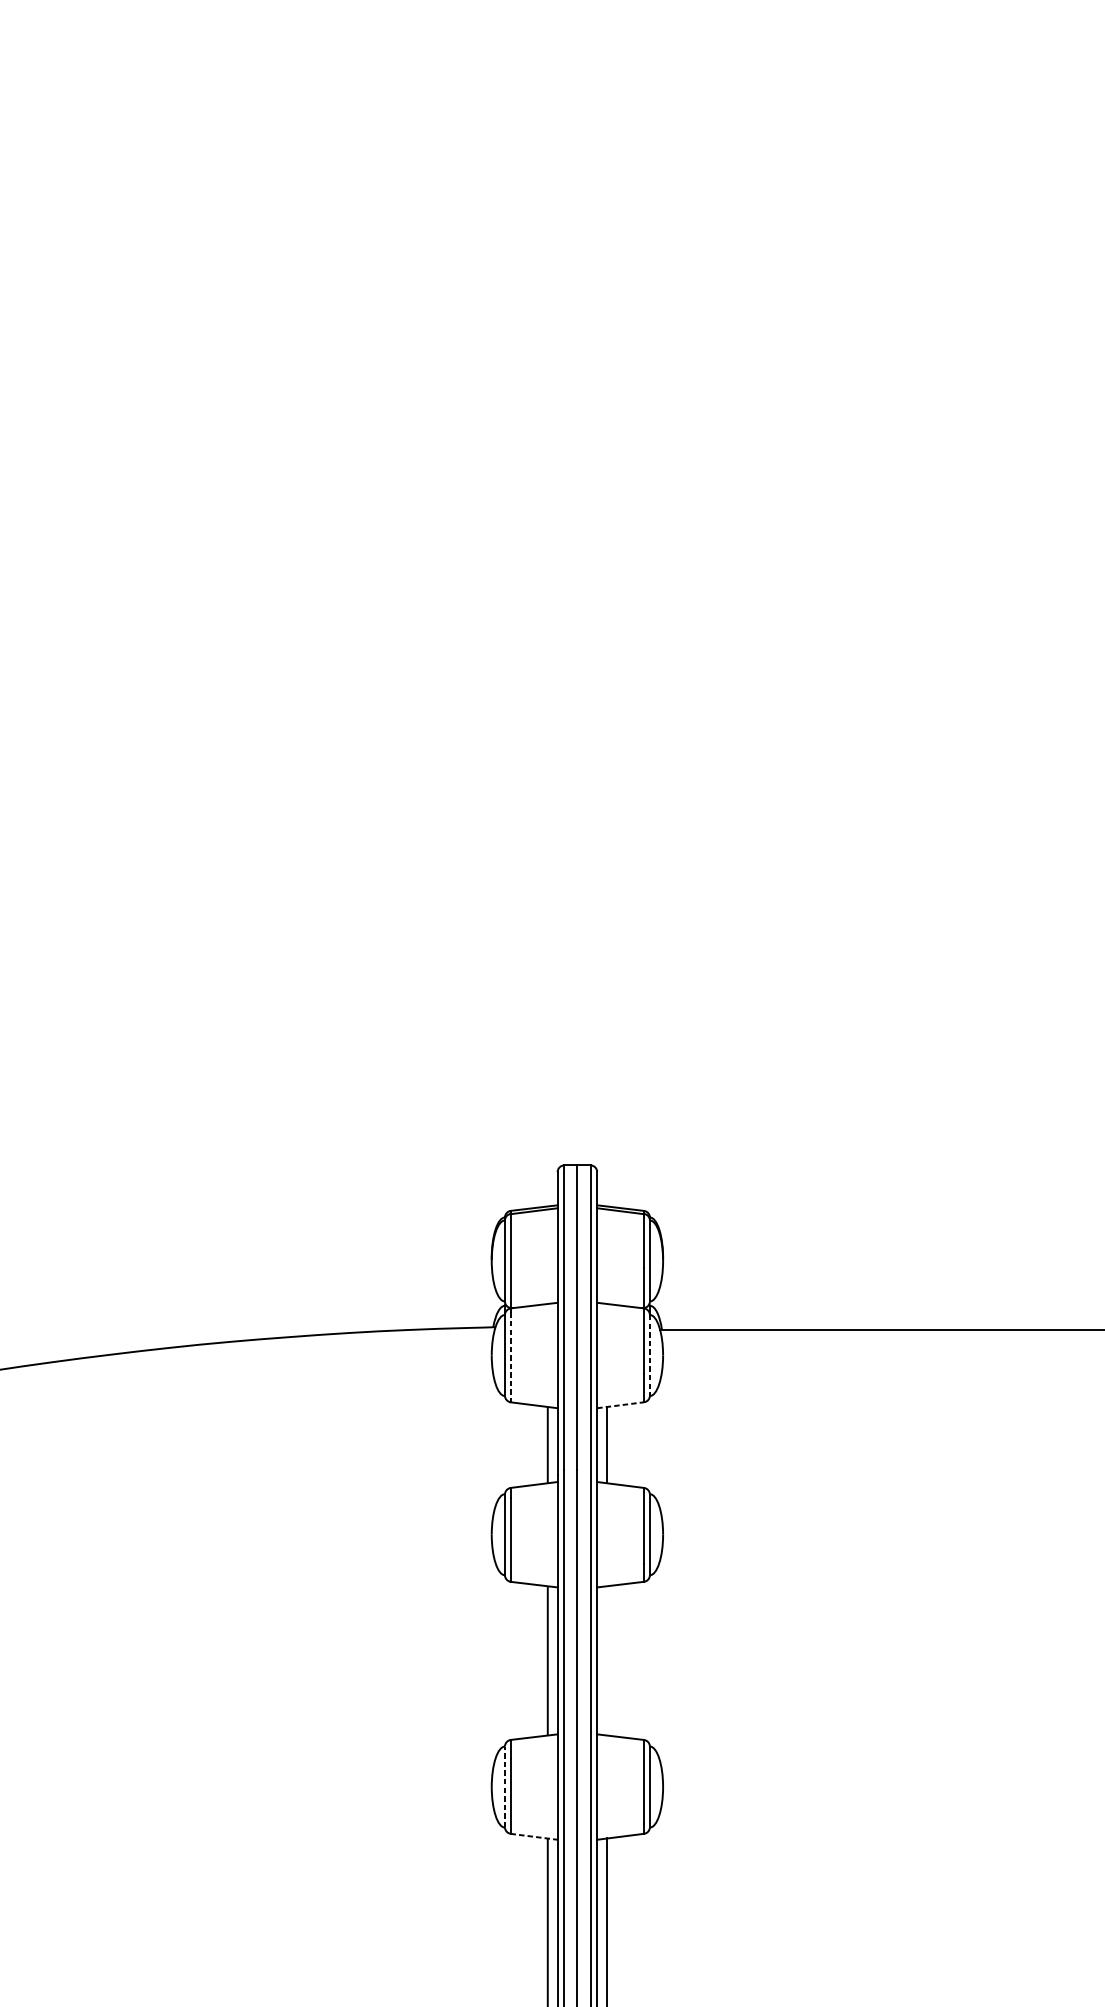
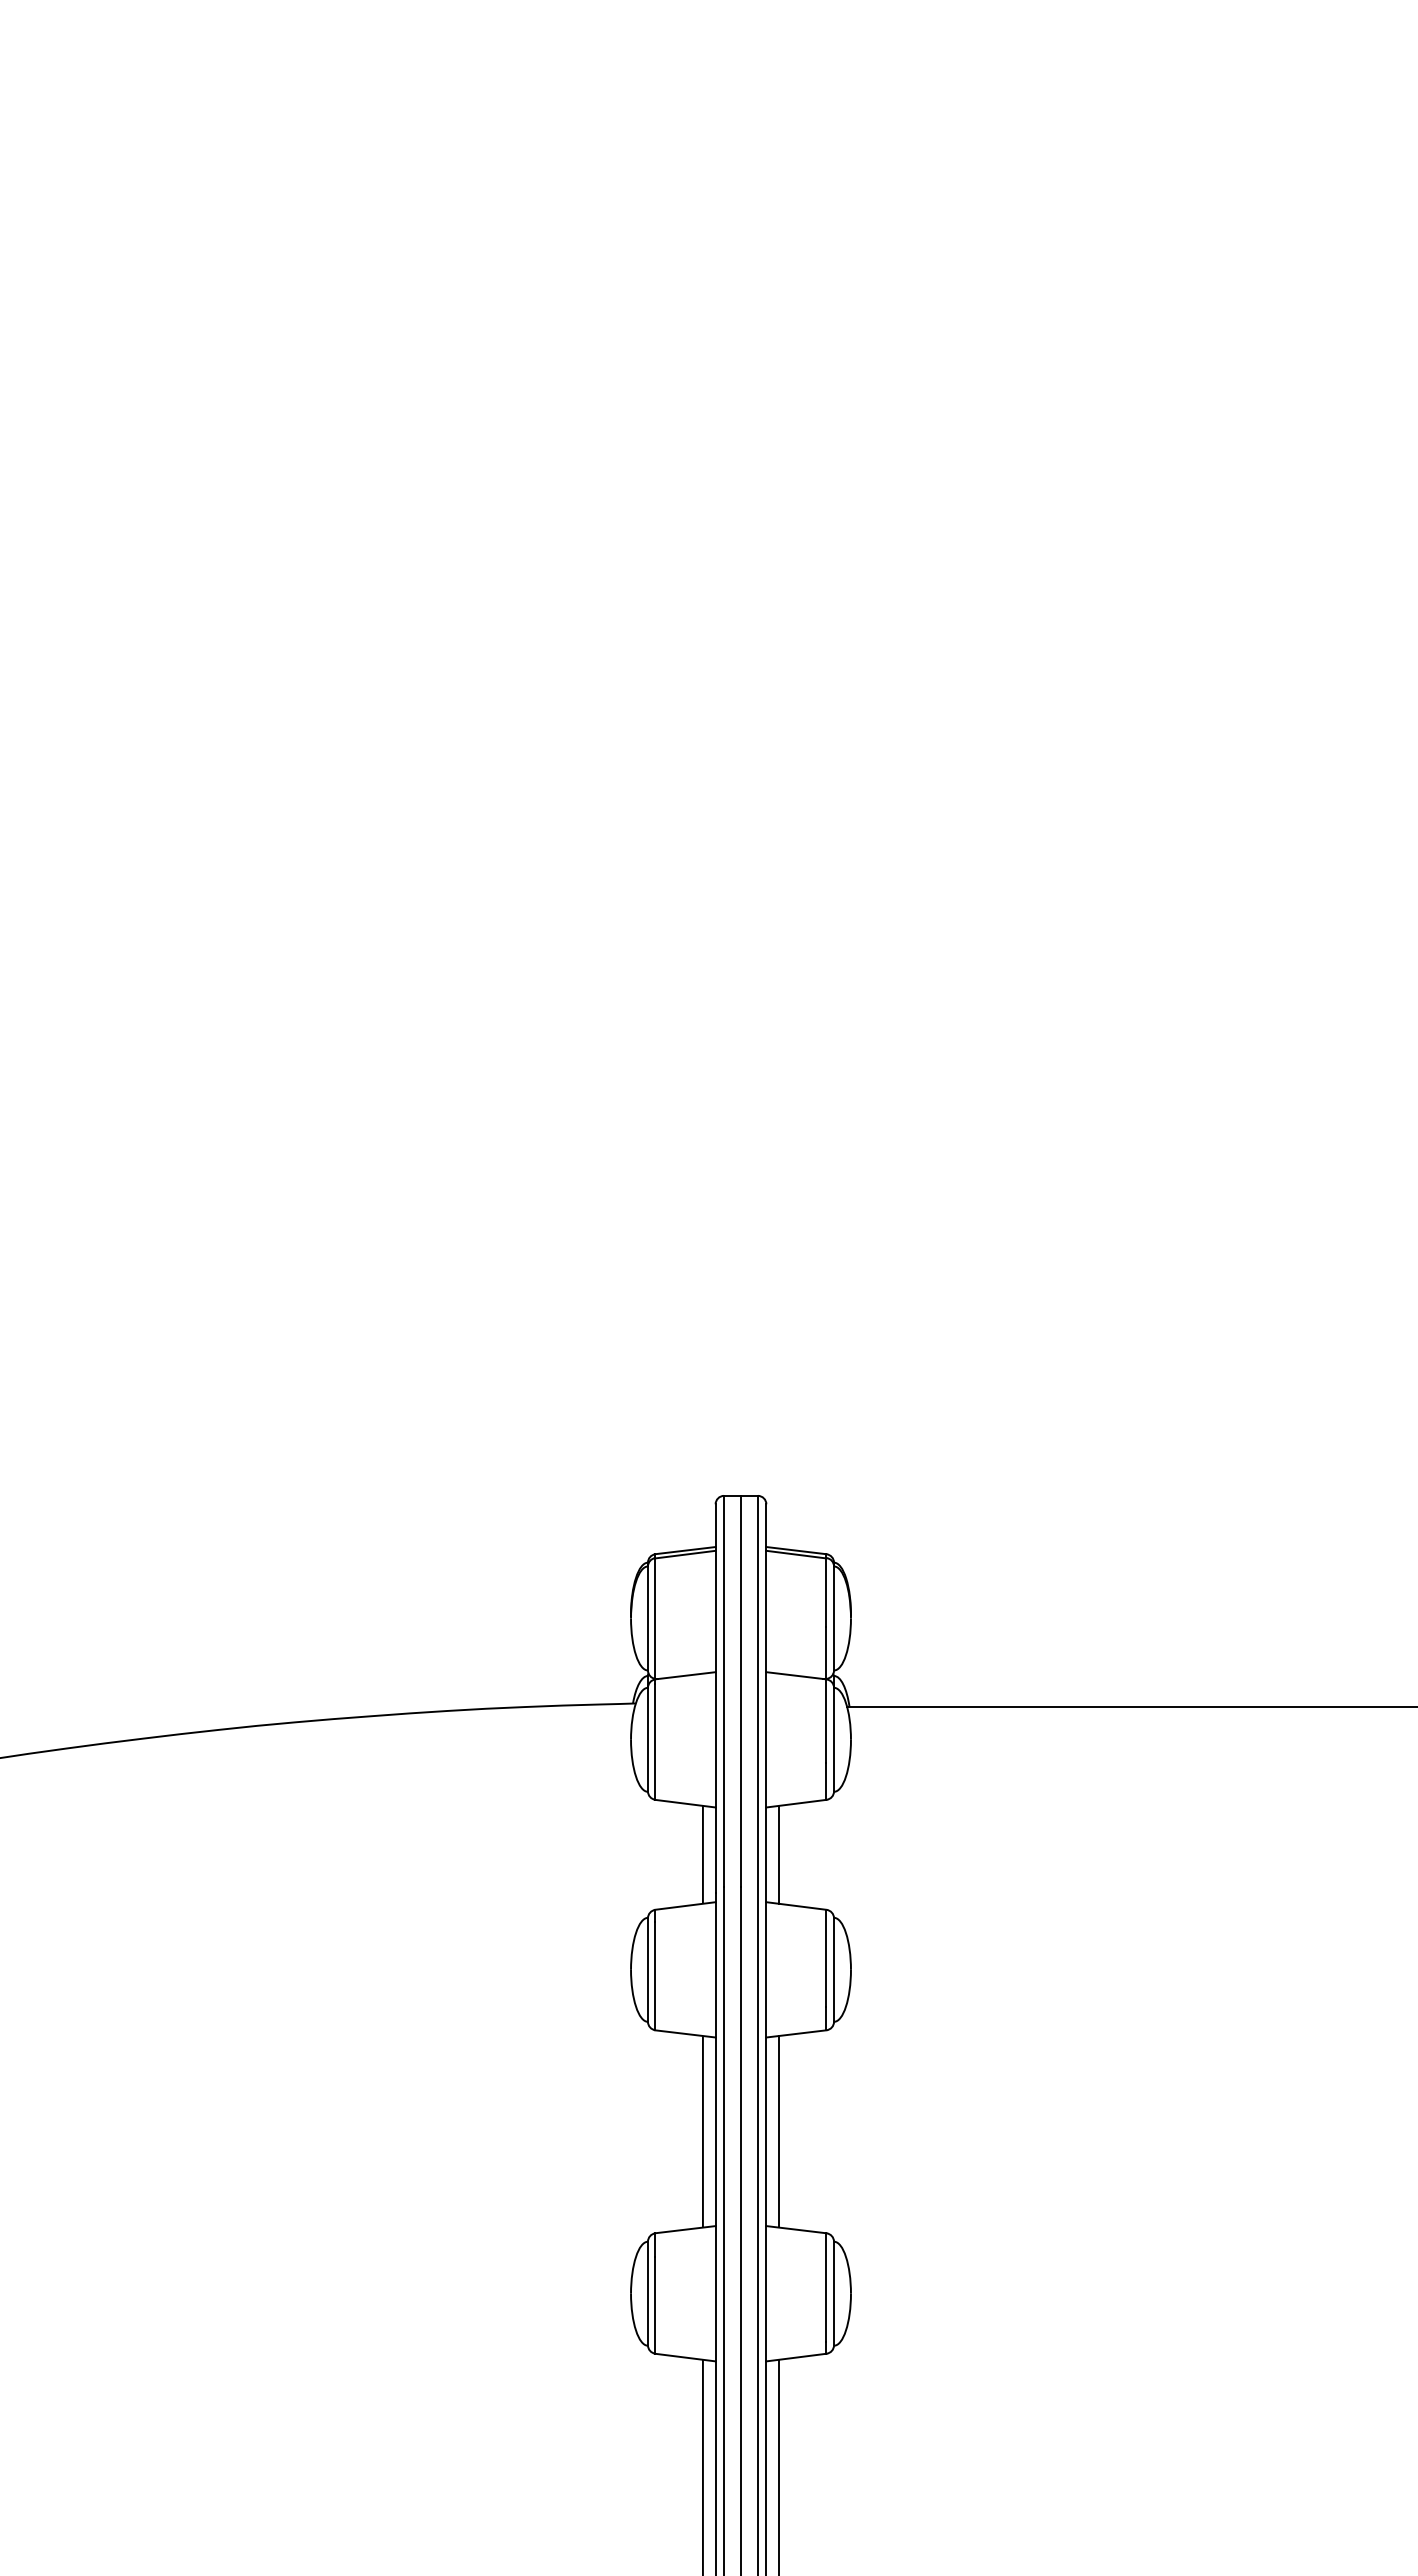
line: (650, 1355) -> (834, 1739), dashed -> solid
line: (510, 1357) -> (655, 1742), dashed -> solid
line: (620, 1405) -> (796, 1803), dashed -> solid
line: (607, 1660) -> (779, 2131), added
line: (504, 1786) -> (647, 2293), dashed -> solid
line: (534, 1836) -> (685, 2357), dashed -> solid

